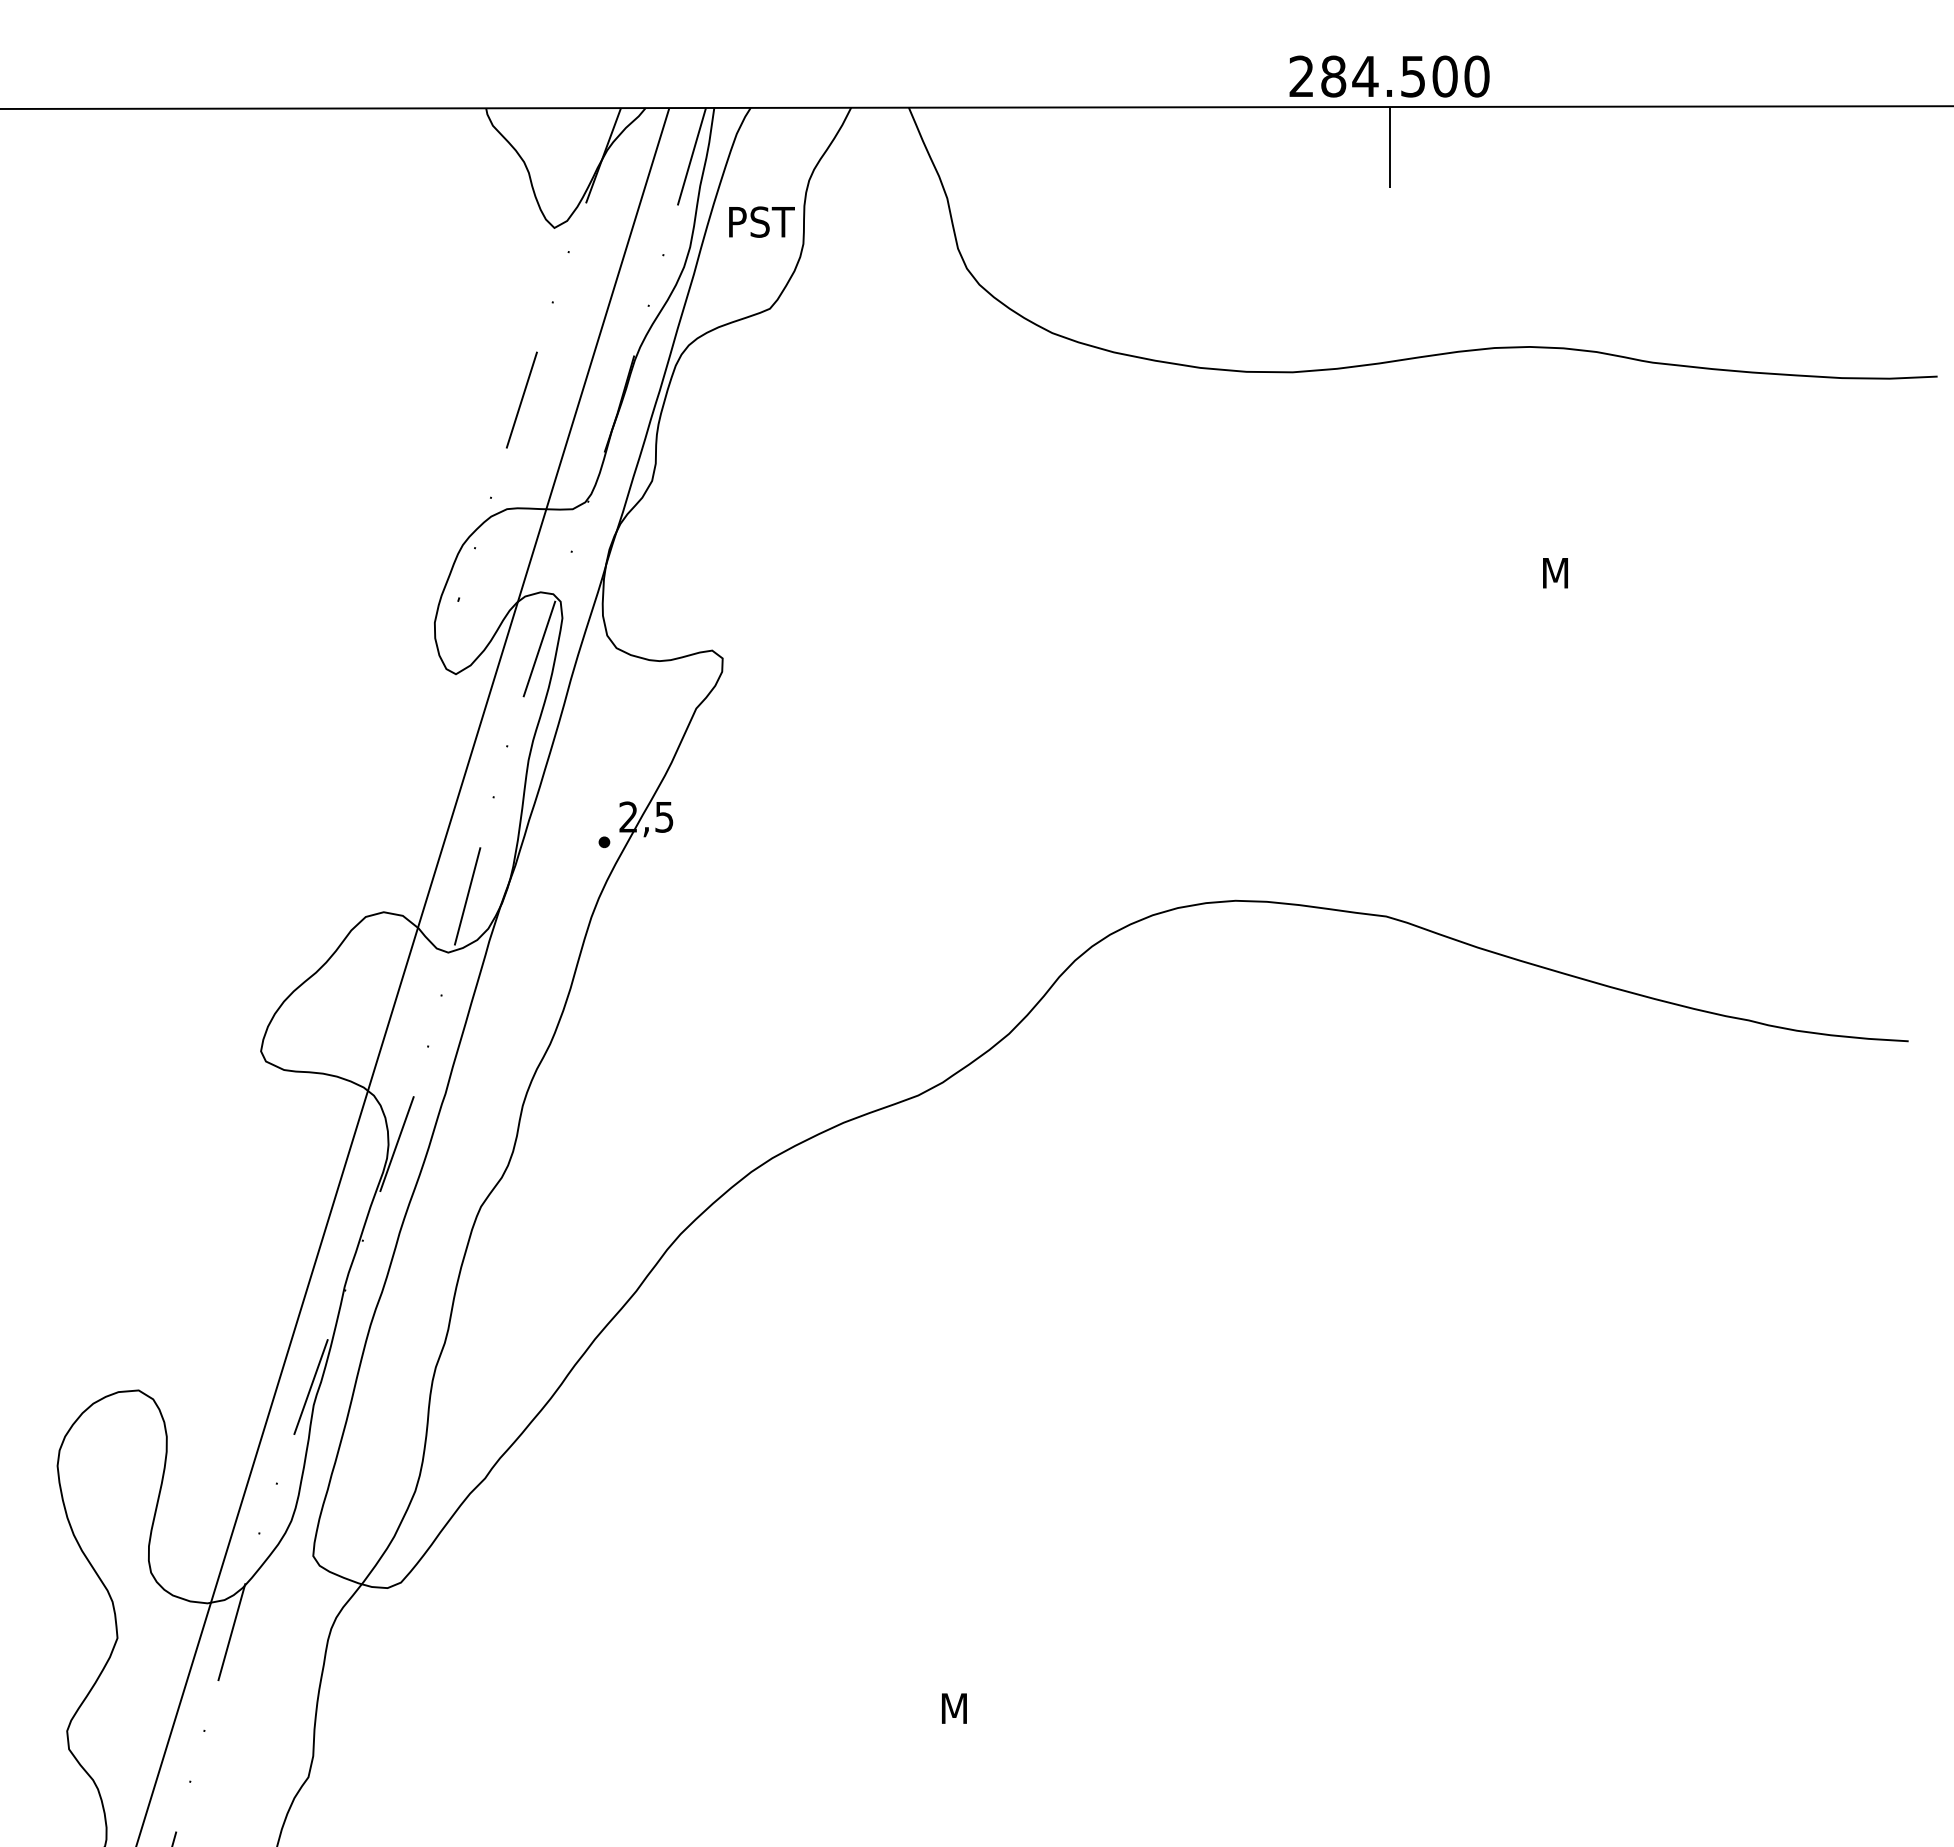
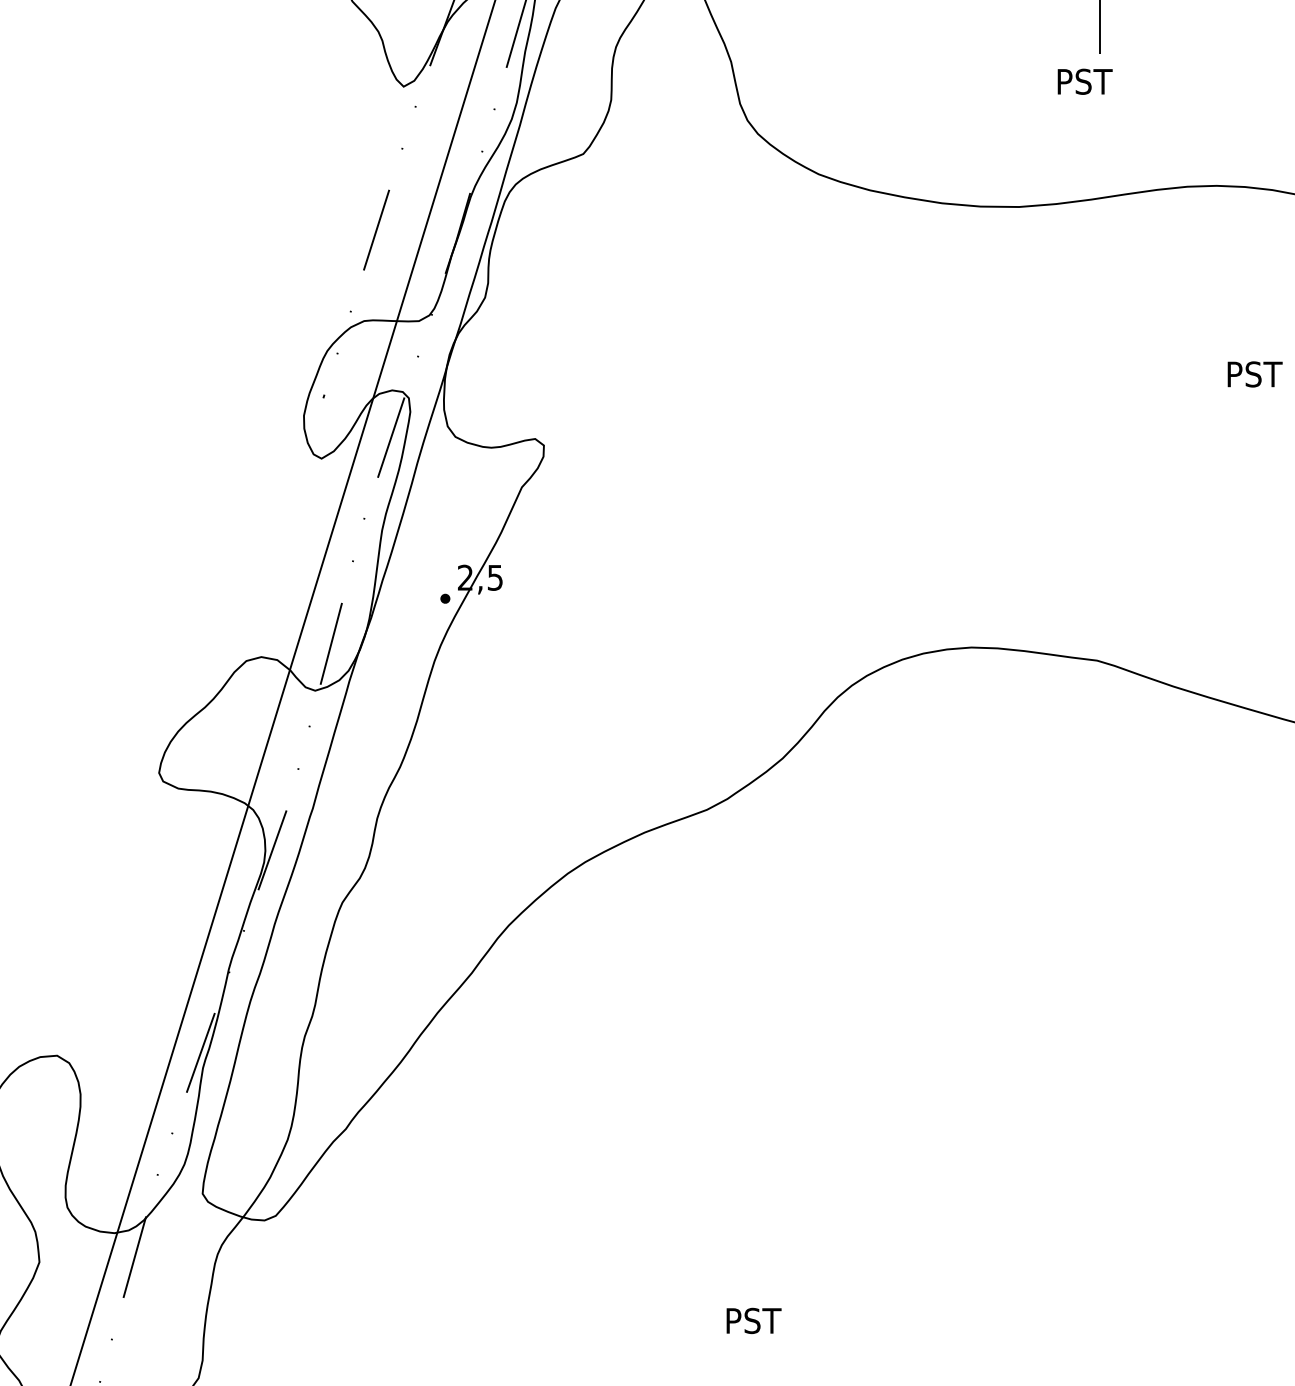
text: (761, 221) -> (1084, 81), moved
text: (1577, 572) -> (1256, 373), M -> PST
text: (976, 1708) -> (755, 1320), M -> PST

